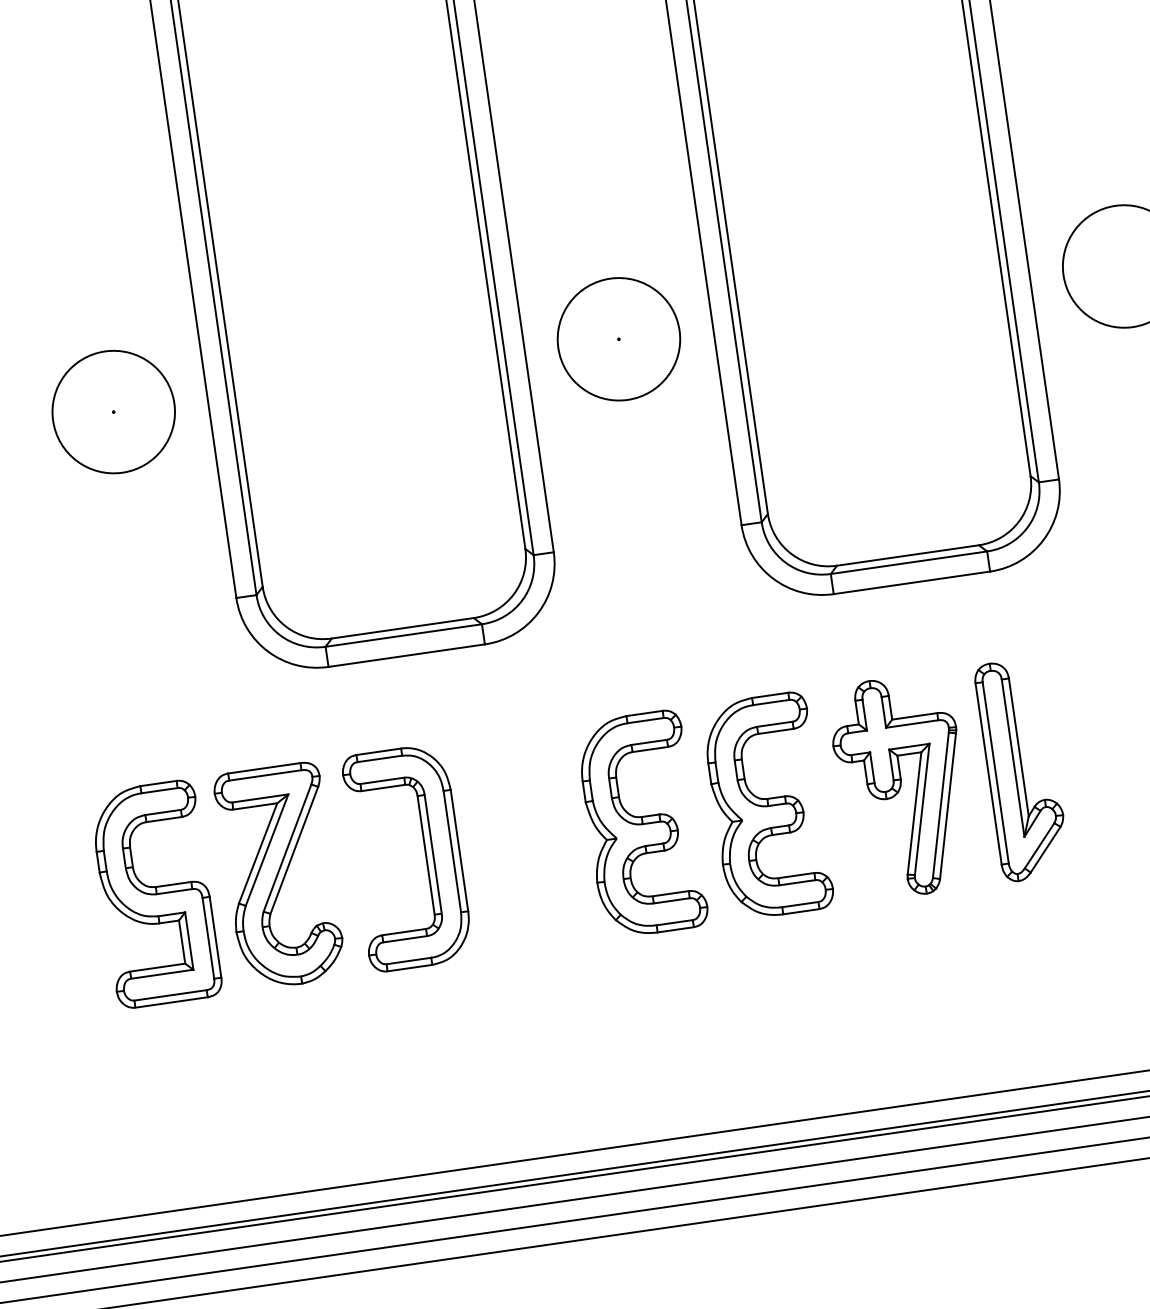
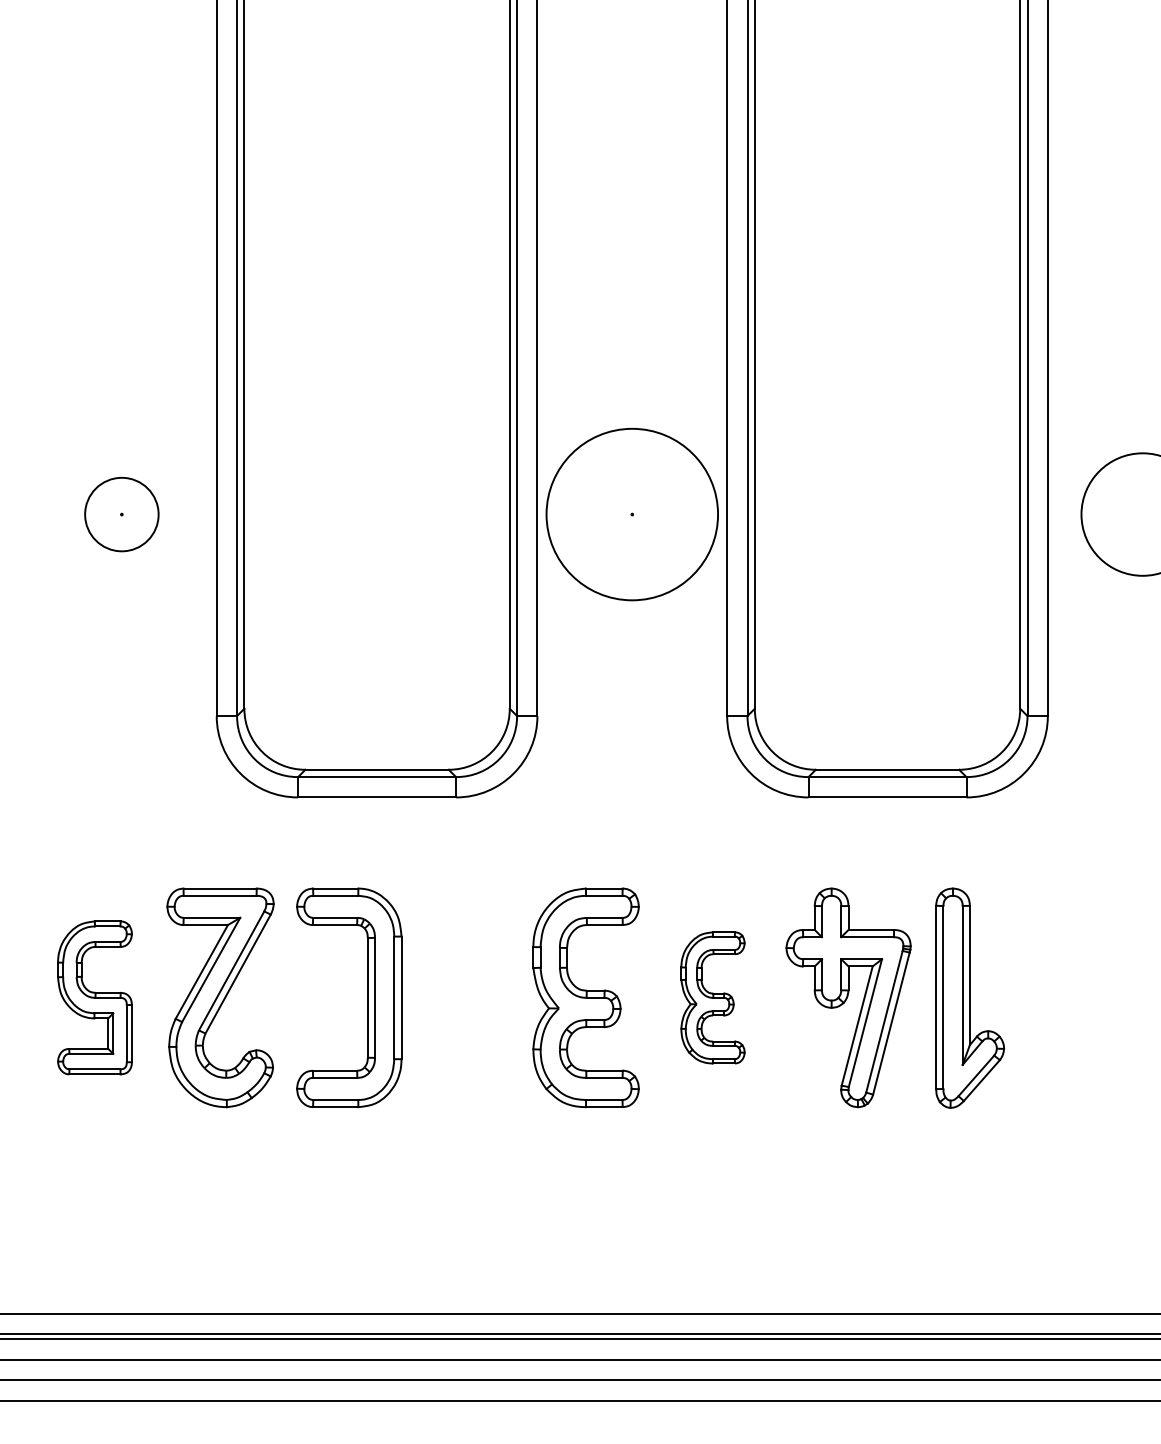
circle: (619, 339) -> (632, 514), size x1.4
circle: (113, 412) -> (121, 514), size x0.6
part: (767, 805) -> (712, 997), size x0.6
part: (155, 893) -> (94, 997), size x0.7

